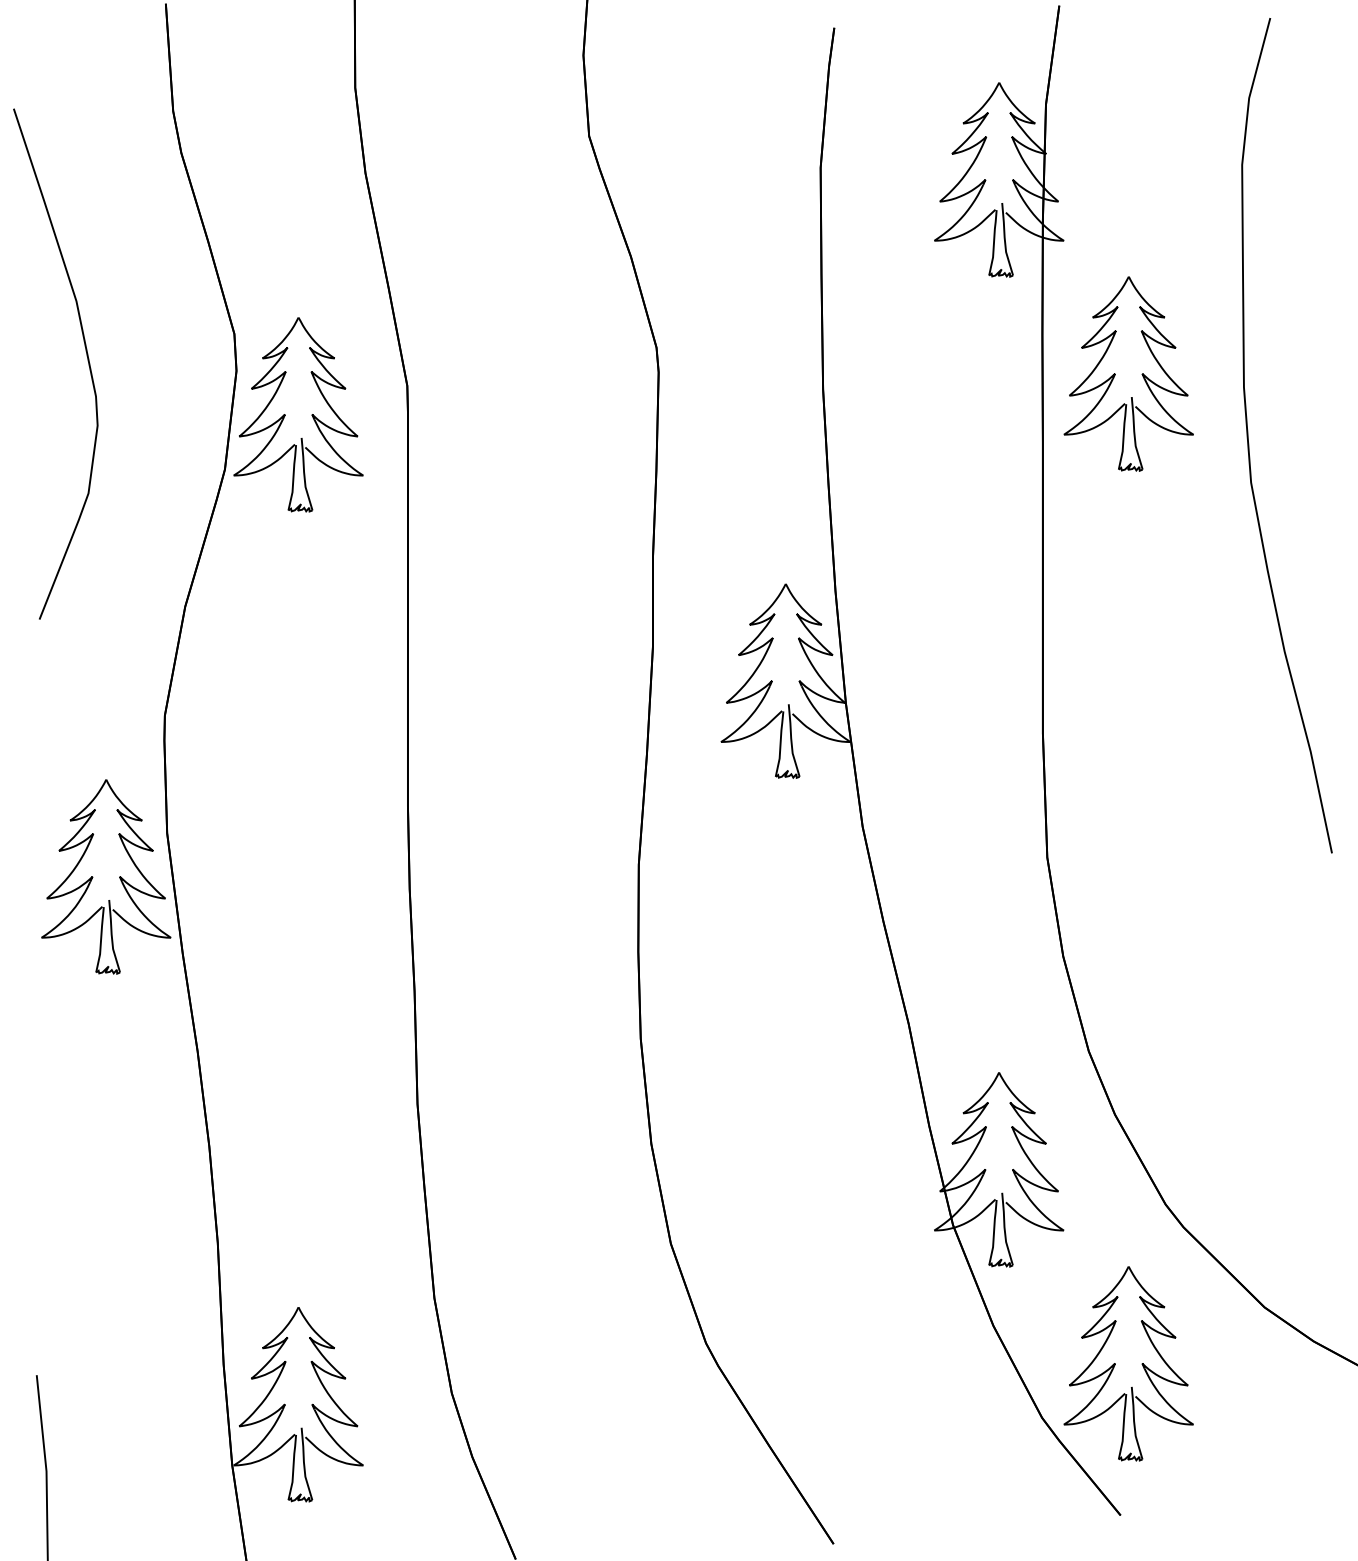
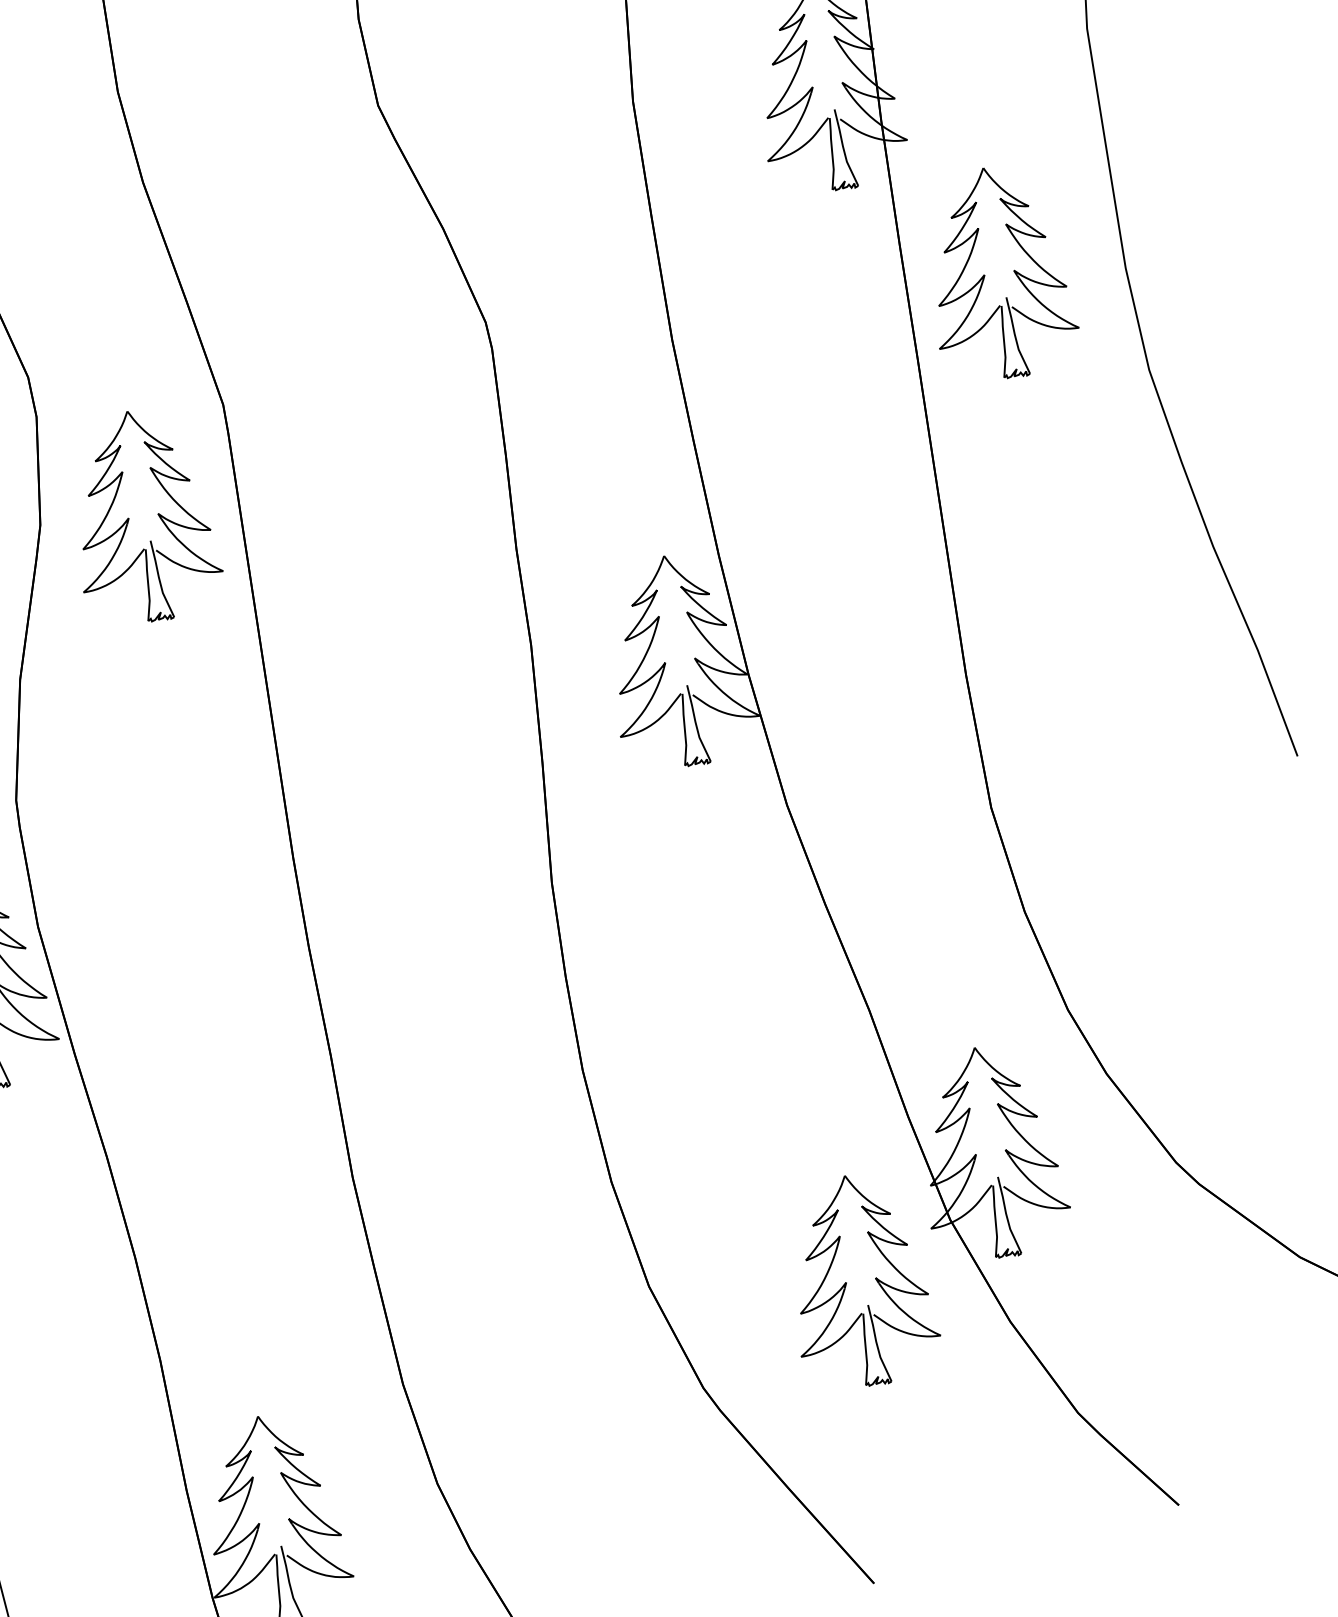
part: (285, 414) -> (129, 518), moved
part: (1115, 1363) -> (846, 1282), moved

